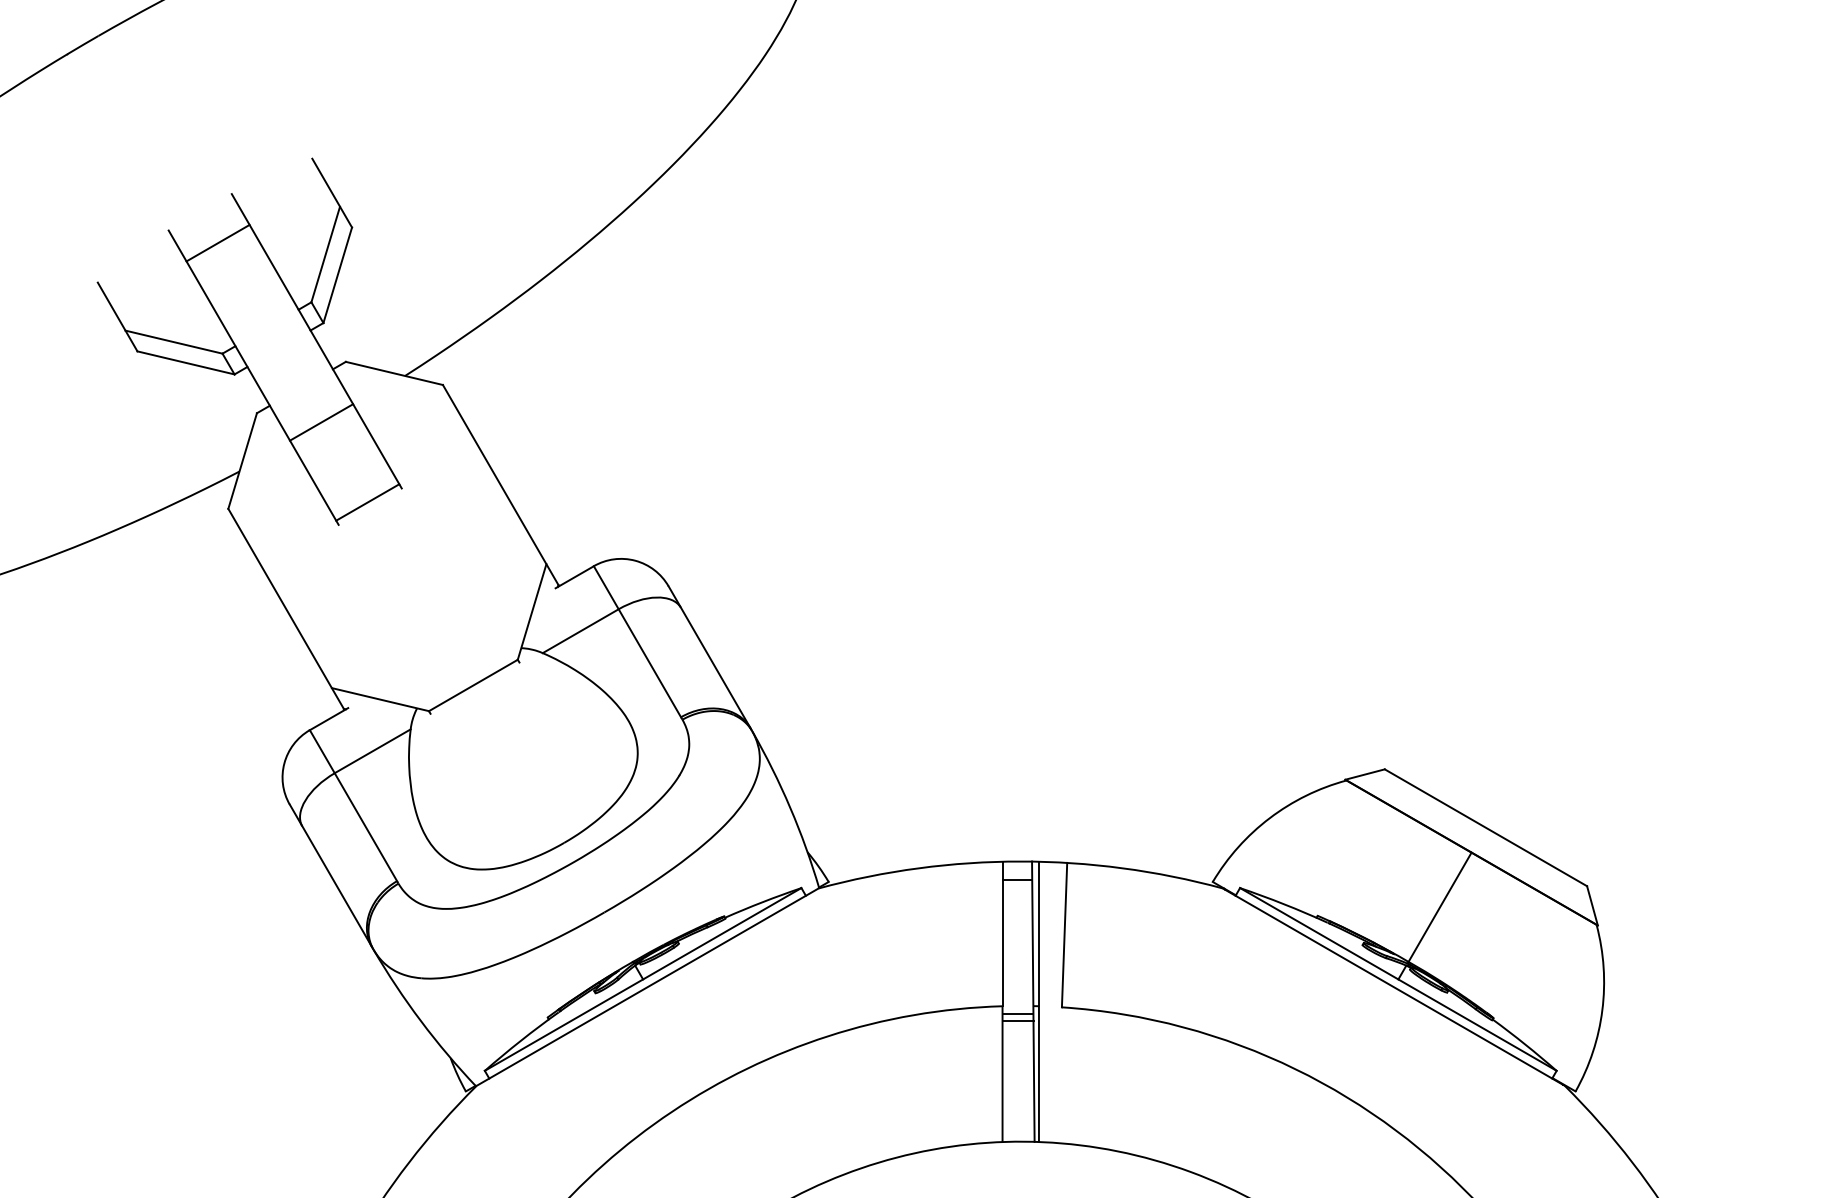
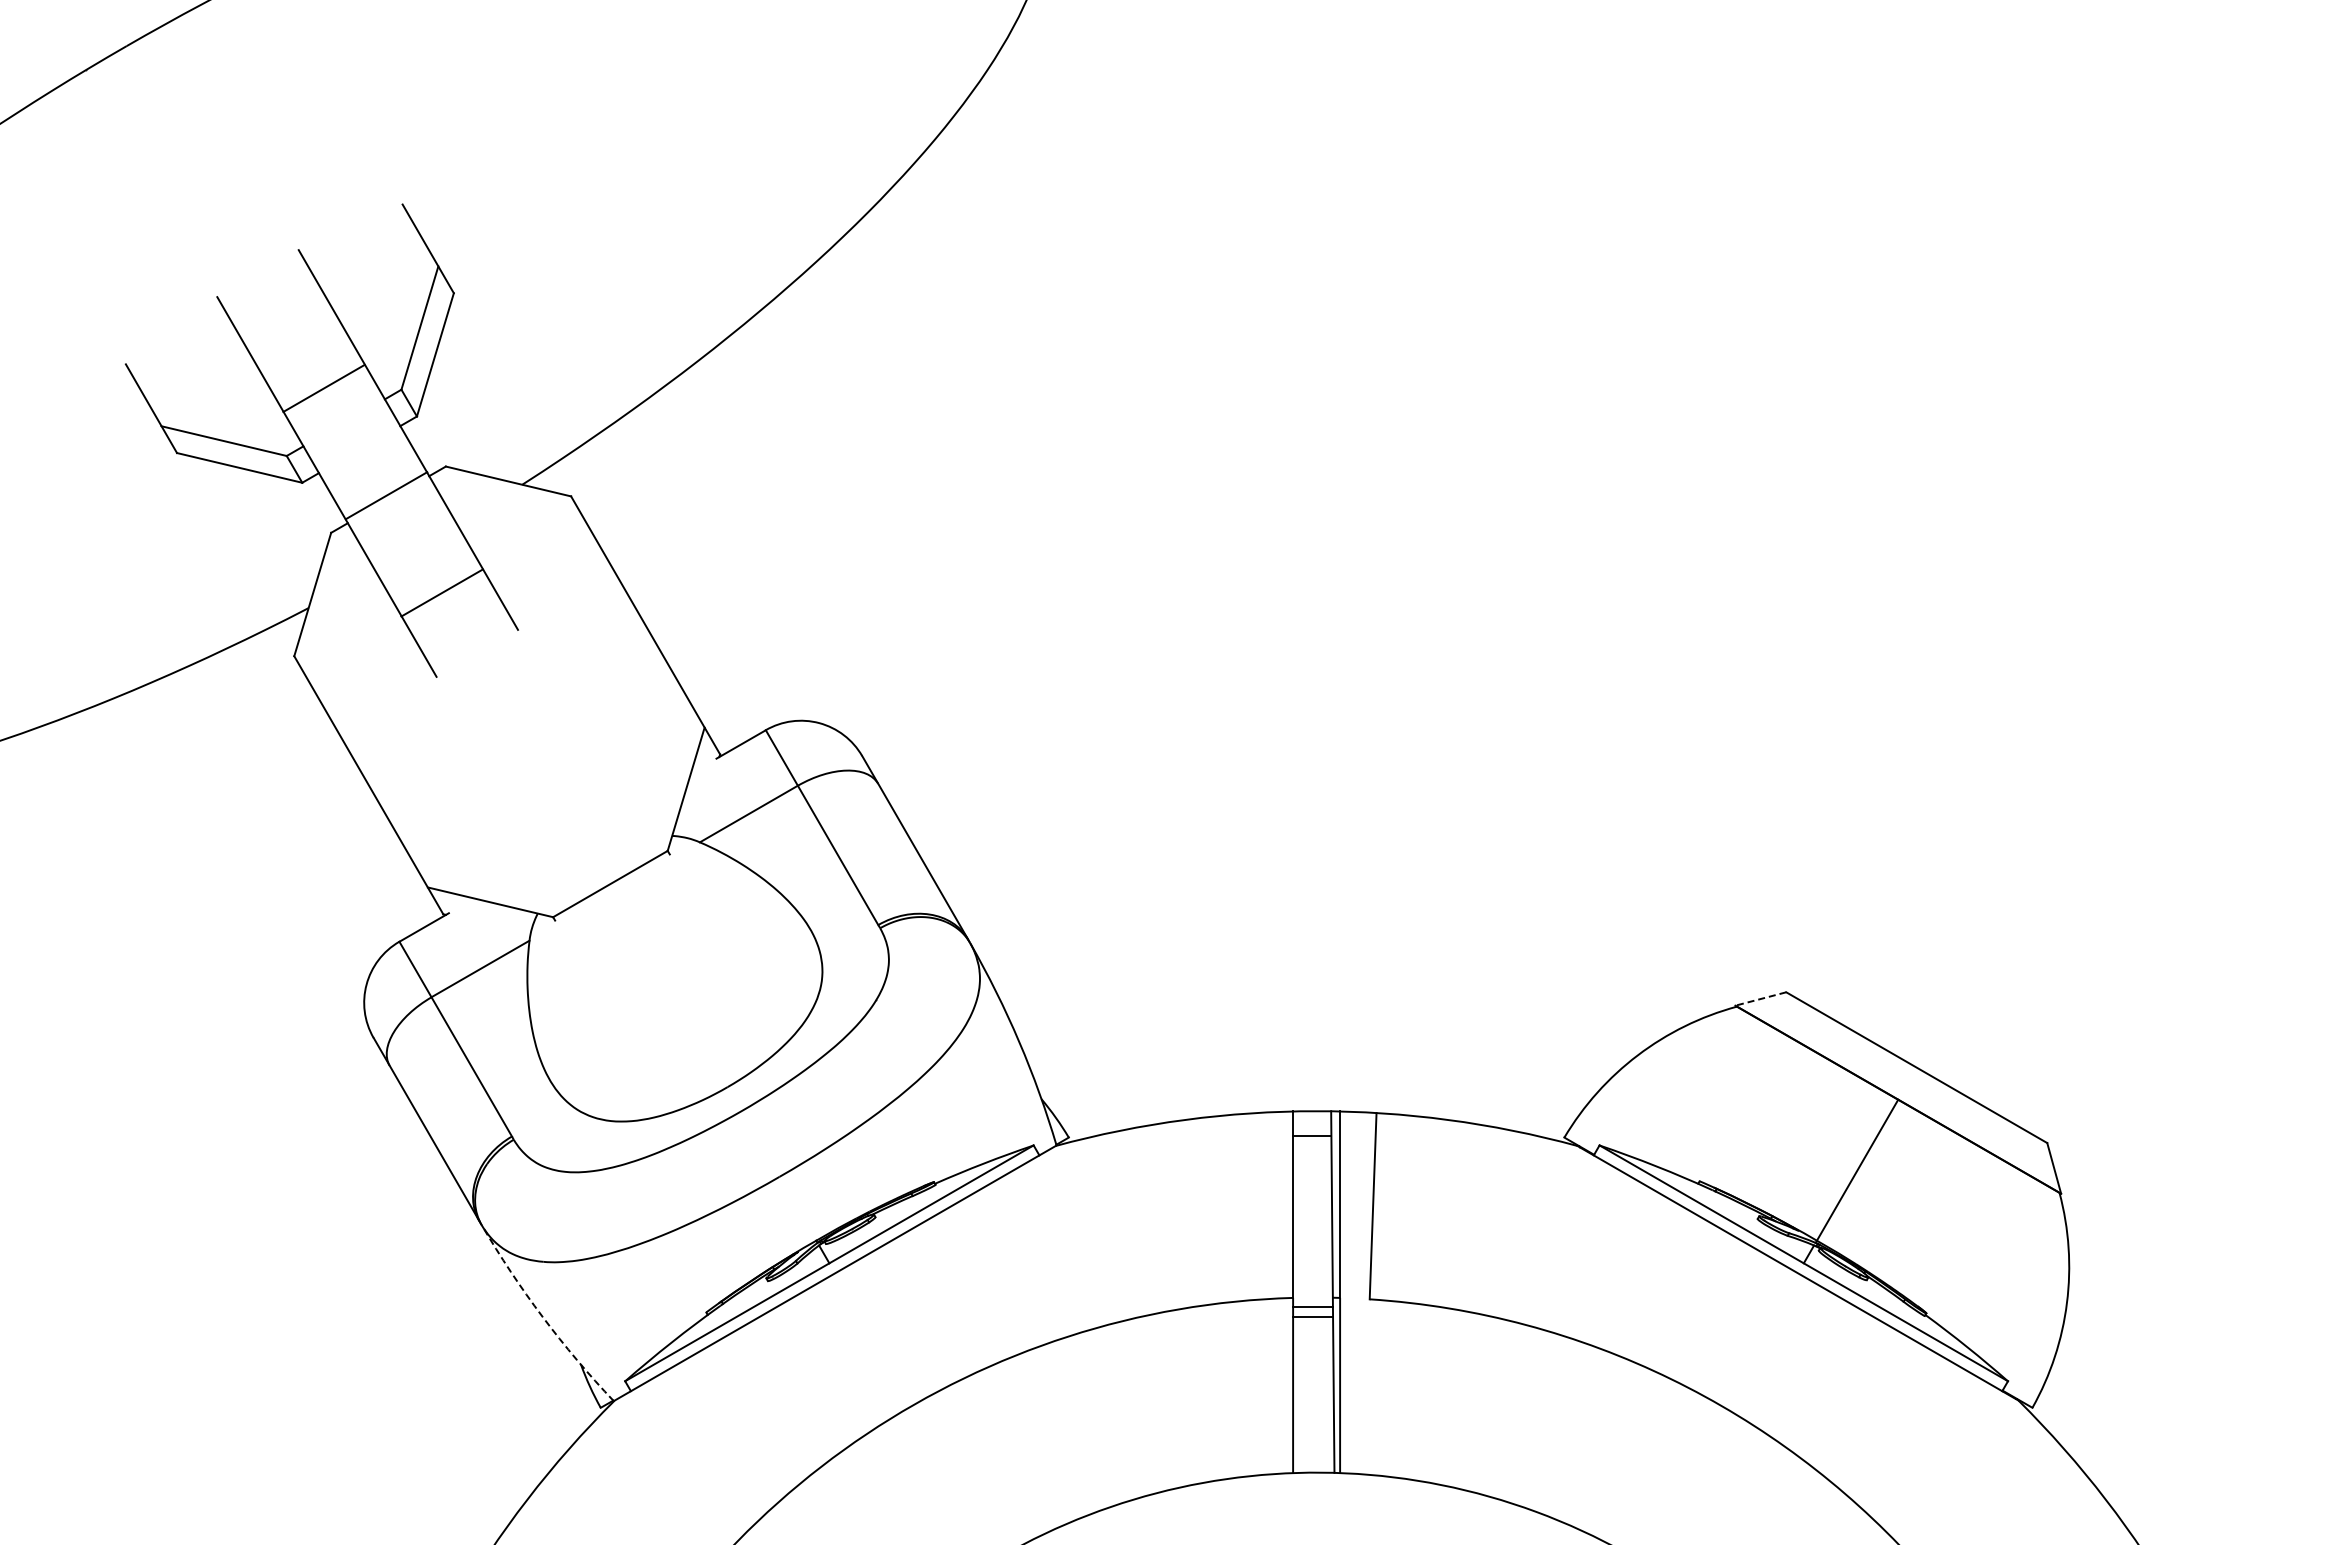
line: (217, 242) -> (323, 387), moved
line: (321, 422) -> (386, 495), moved
line: (367, 502) -> (441, 592), moved
line: (1364, 774) -> (1760, 999), solid -> dashed
arc: (420, 1021) -> (542, 1317), solid -> dashed

